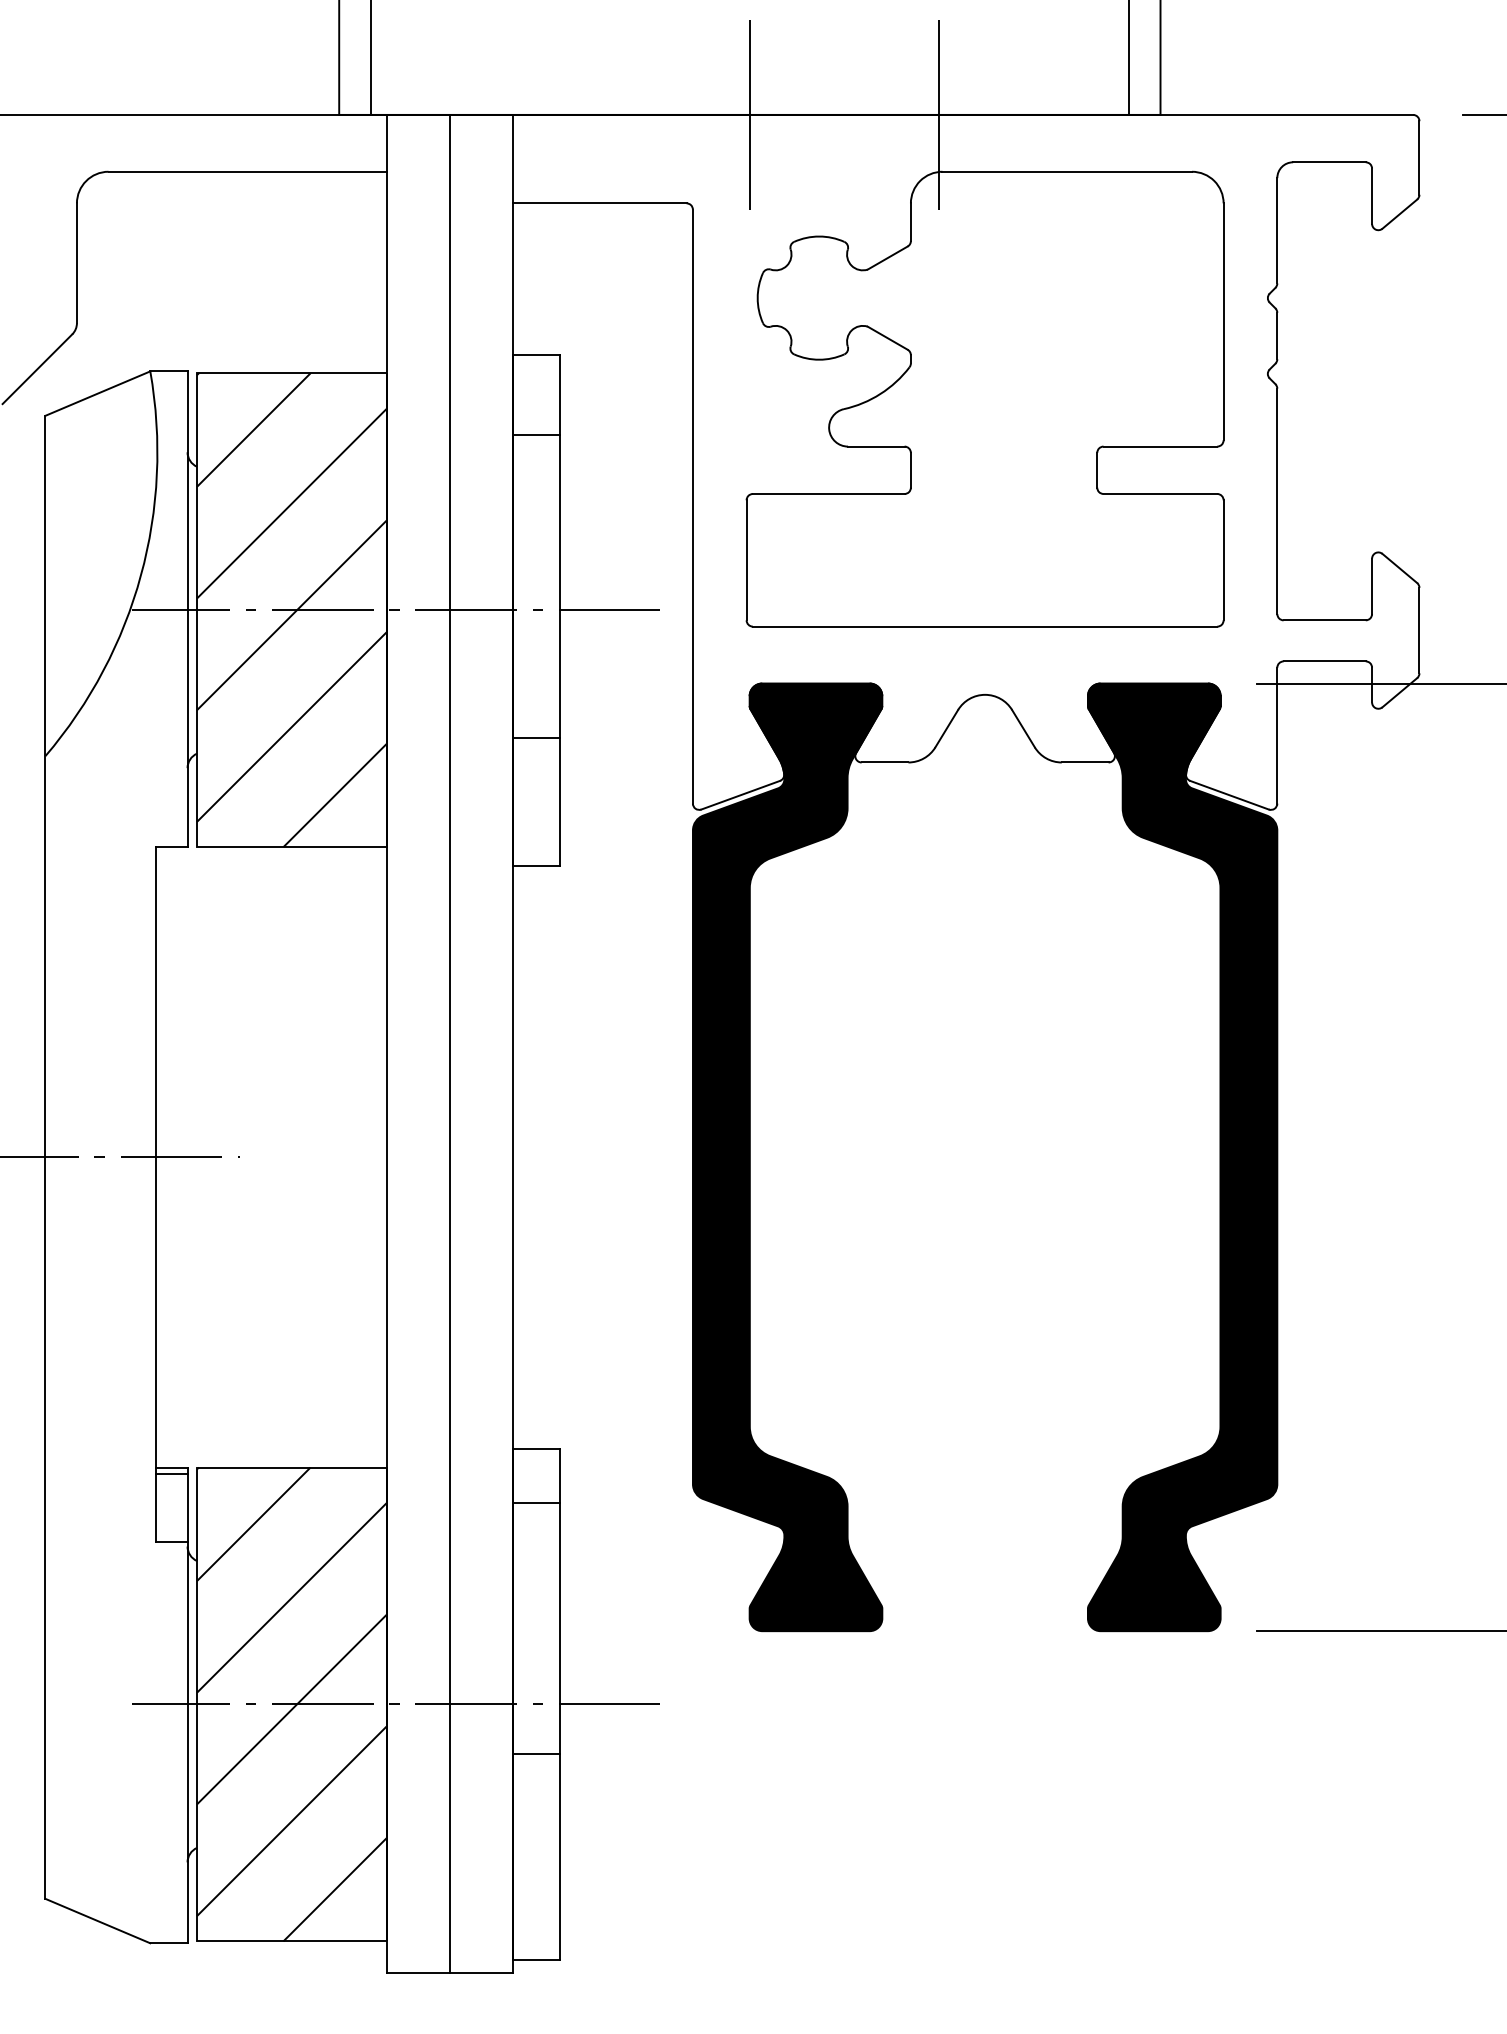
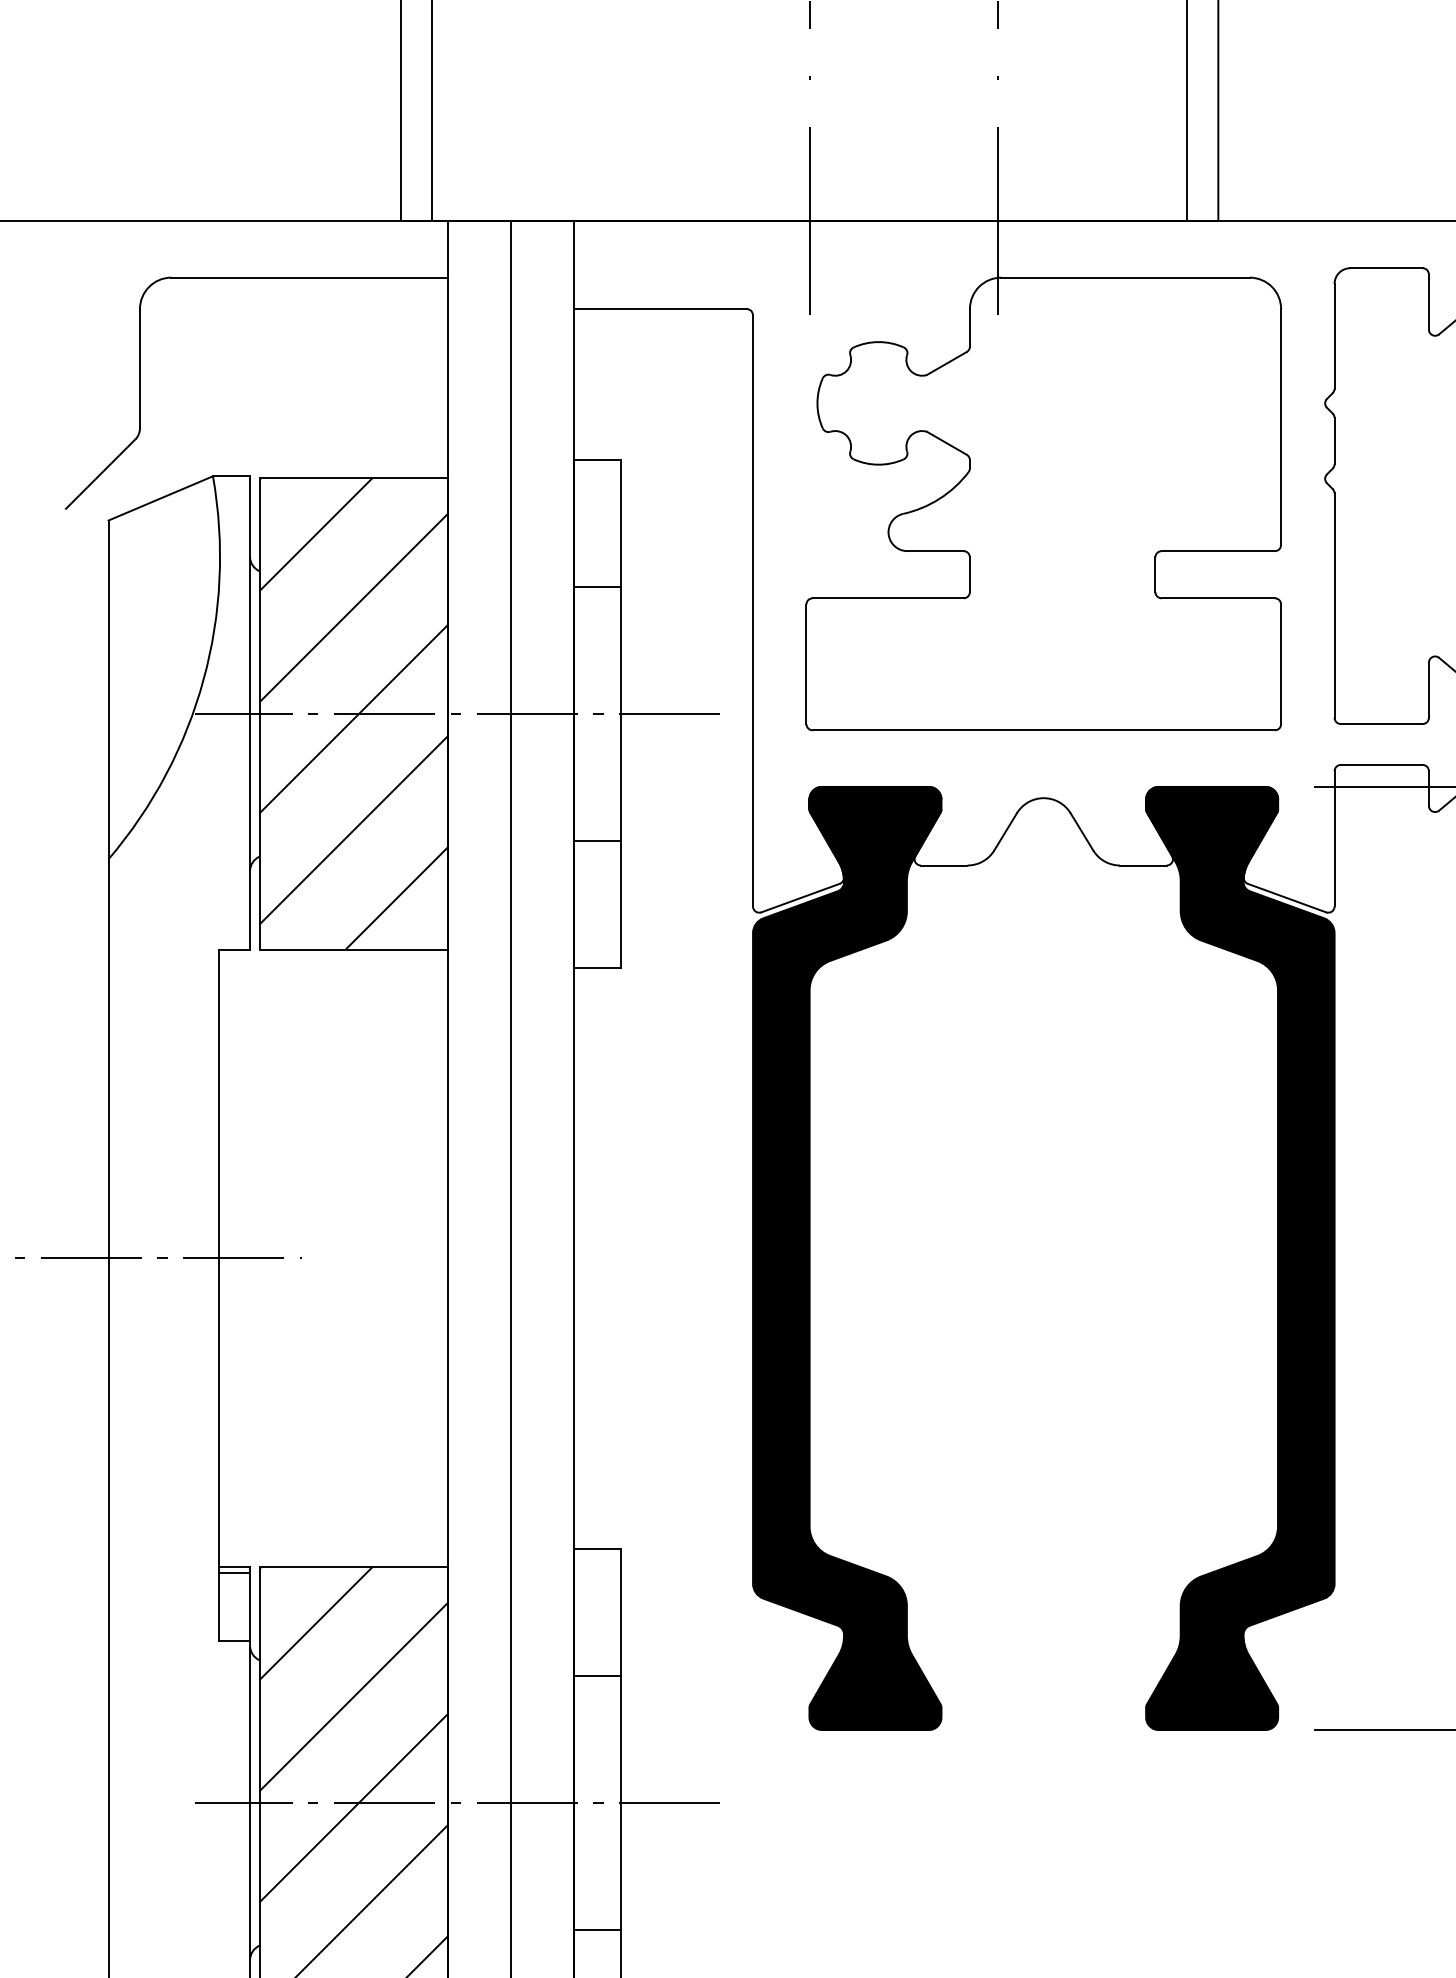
line: (536, 434) -> (597, 586), moved
line: (536, 1502) -> (597, 1675), moved
line: (536, 1754) -> (597, 1930), moved

